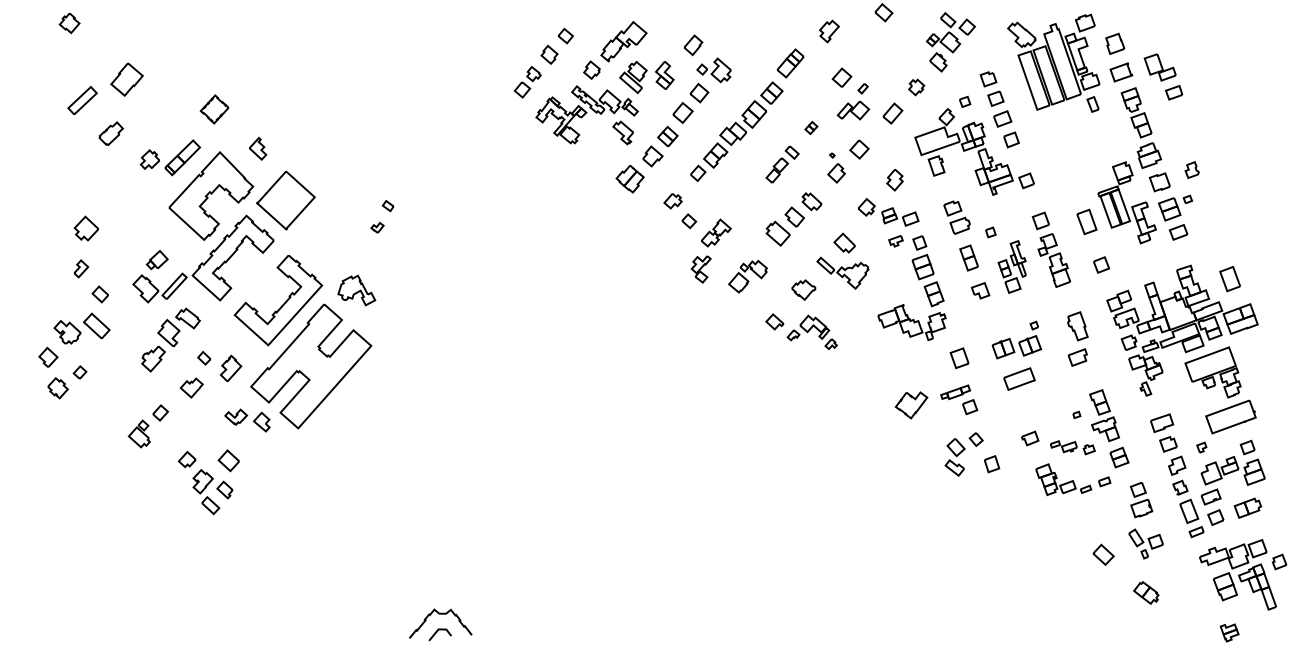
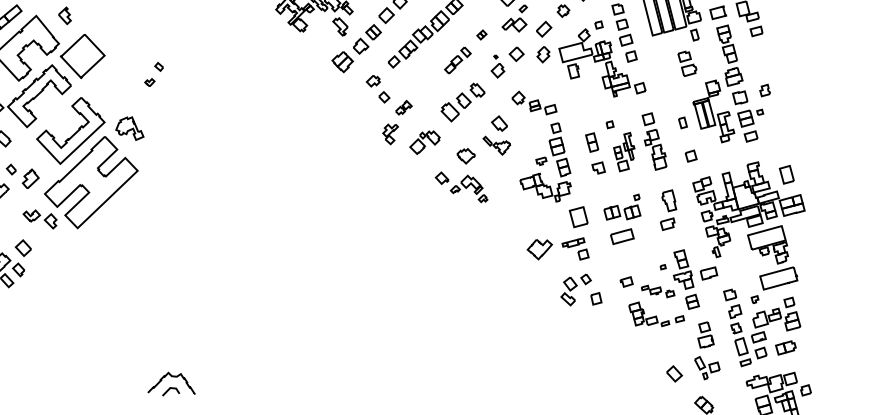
part: (894, 180) -> (543, 54), moved
part: (956, 217) -> (686, 63), moved
part: (1086, 221) -> (682, 122), size x0.6
part: (716, 232) -> (404, 107), size x0.7
part: (895, 241) -> (540, 161), moved
part: (842, 272) -> (496, 145), size x0.7
part: (959, 358) -> (578, 217), size x1.4
part: (1162, 423) -> (709, 273), moved

